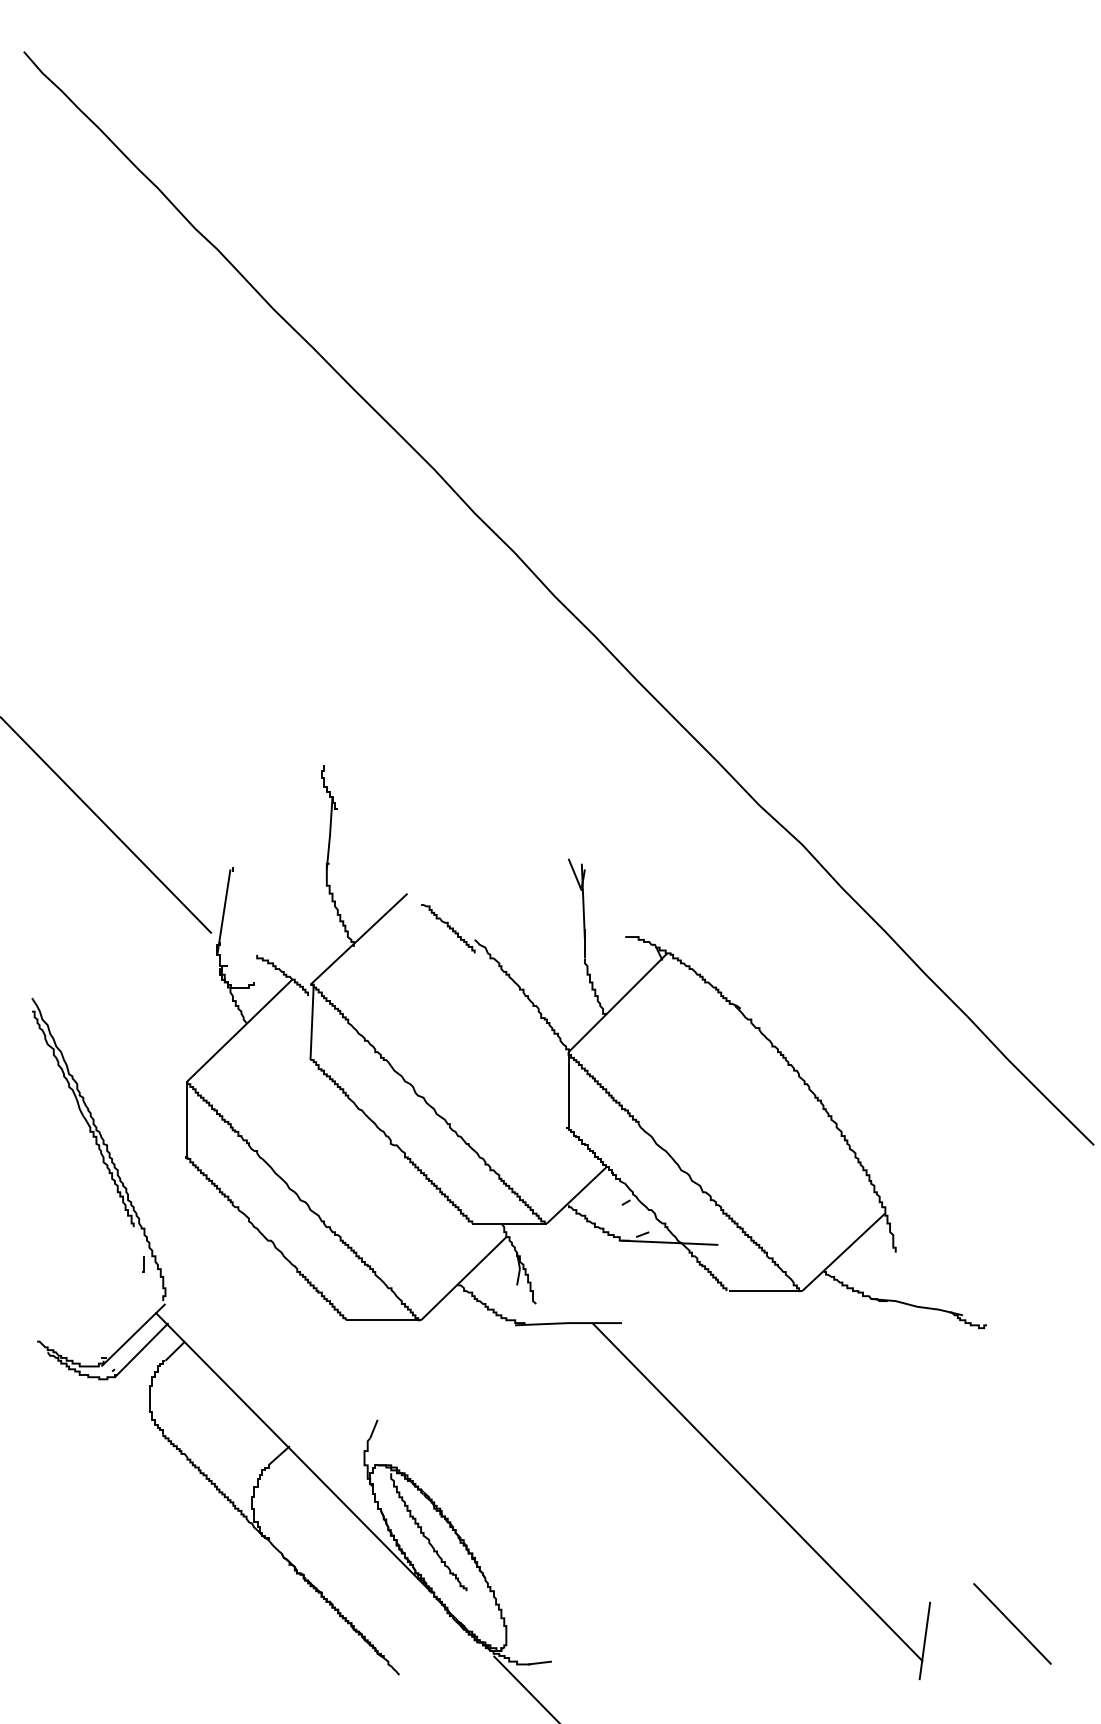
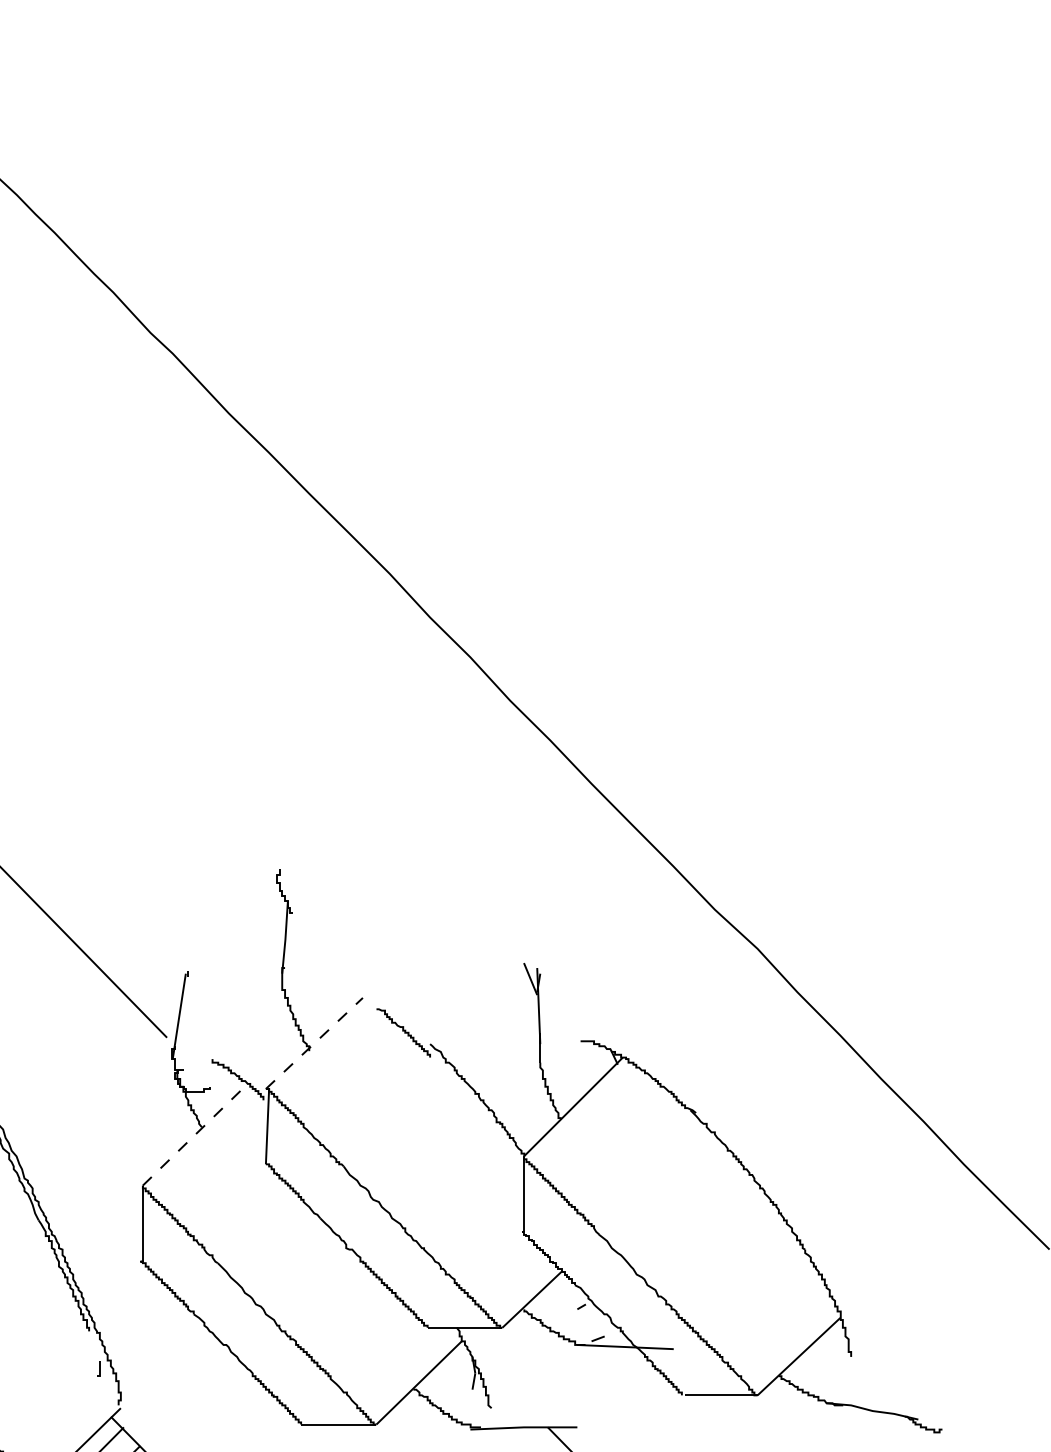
line: (359, 939) -> (314, 1043), solid -> dashed
line: (240, 1030) -> (195, 1134), solid -> dashed

